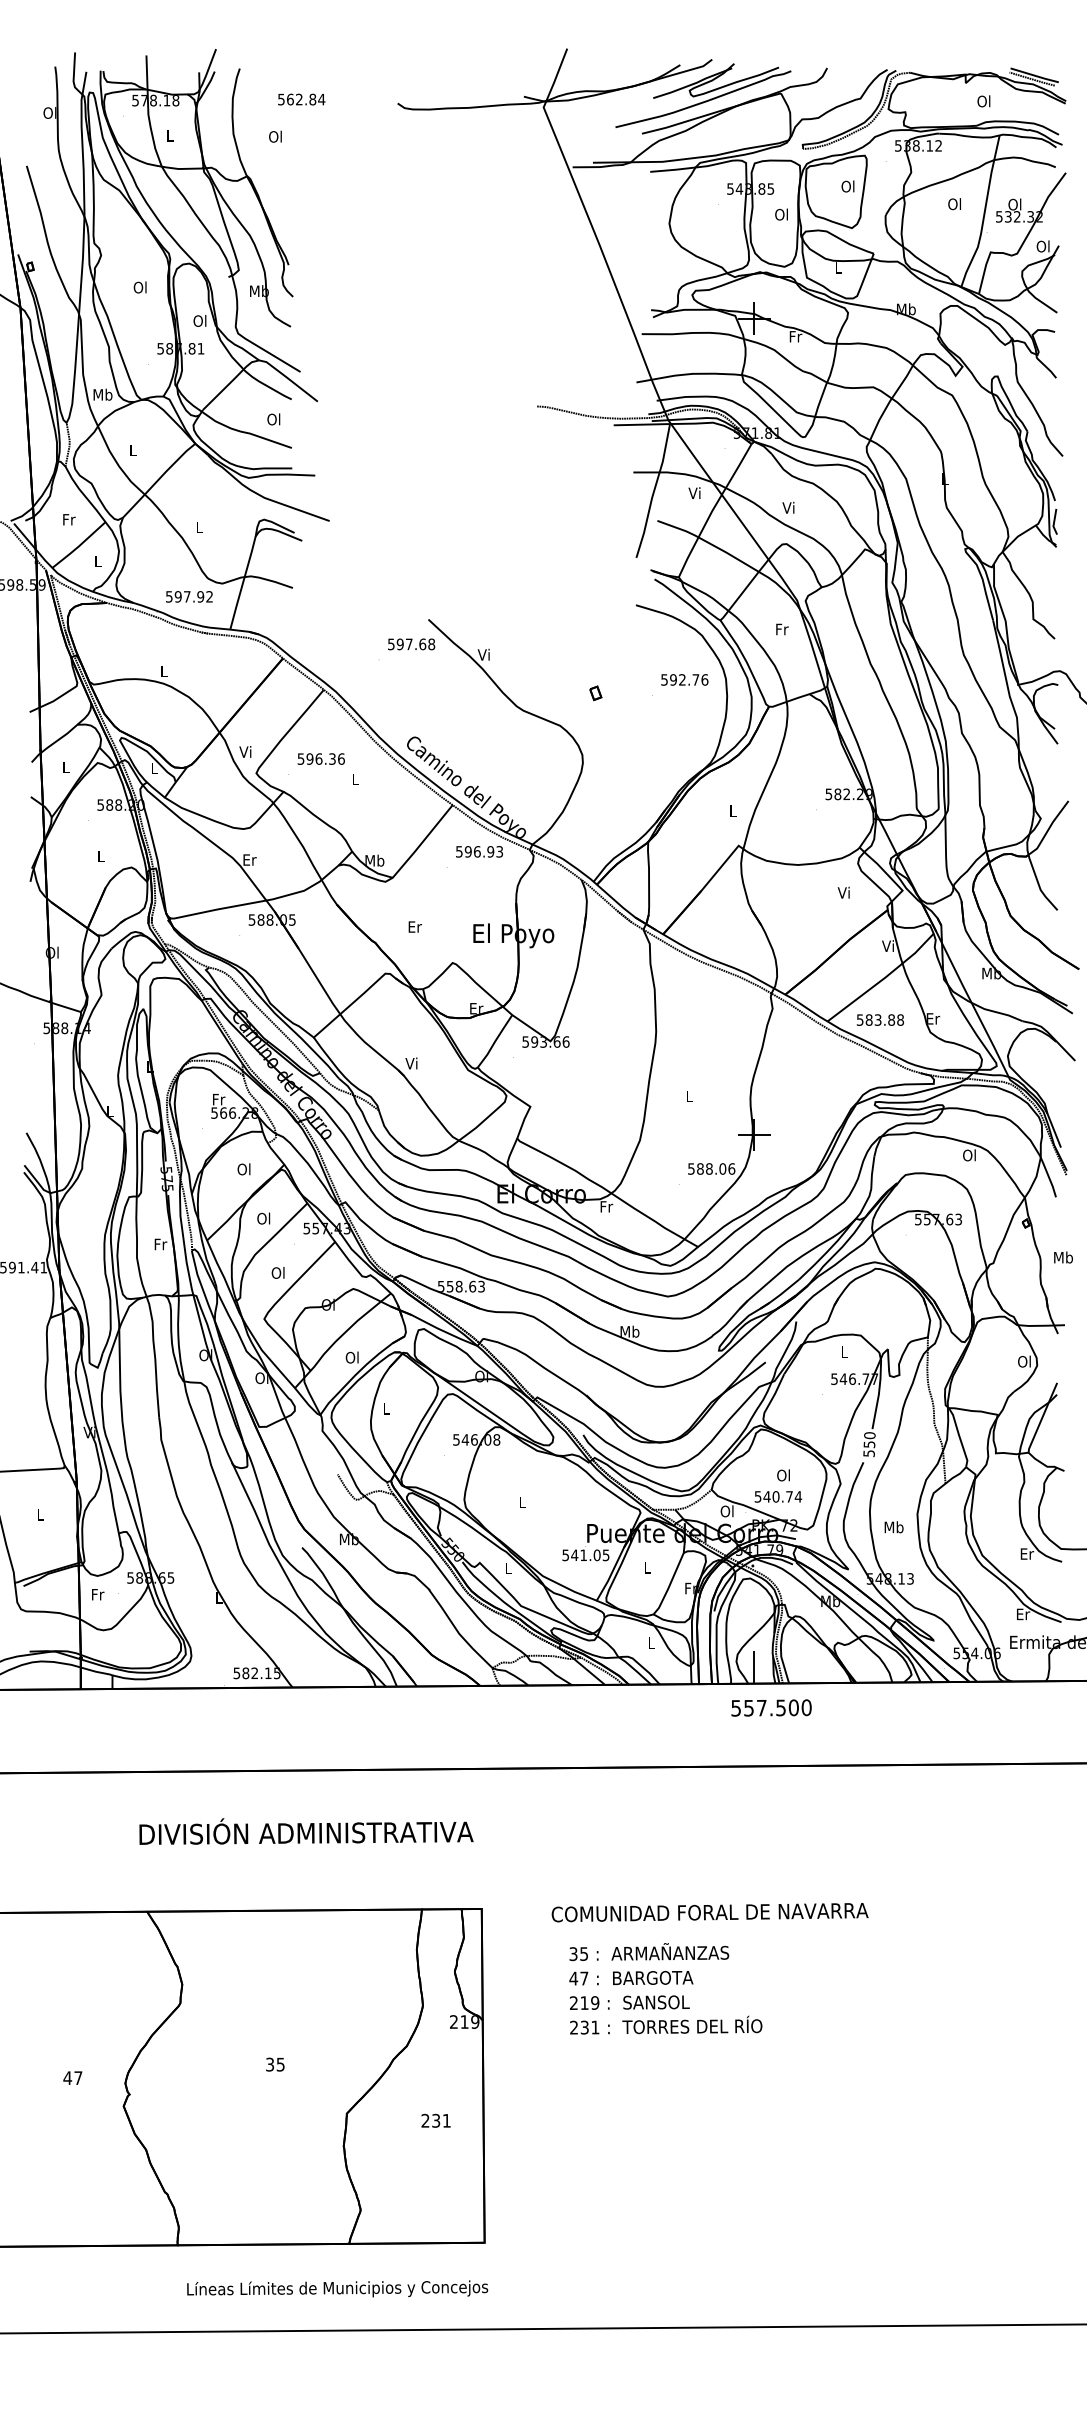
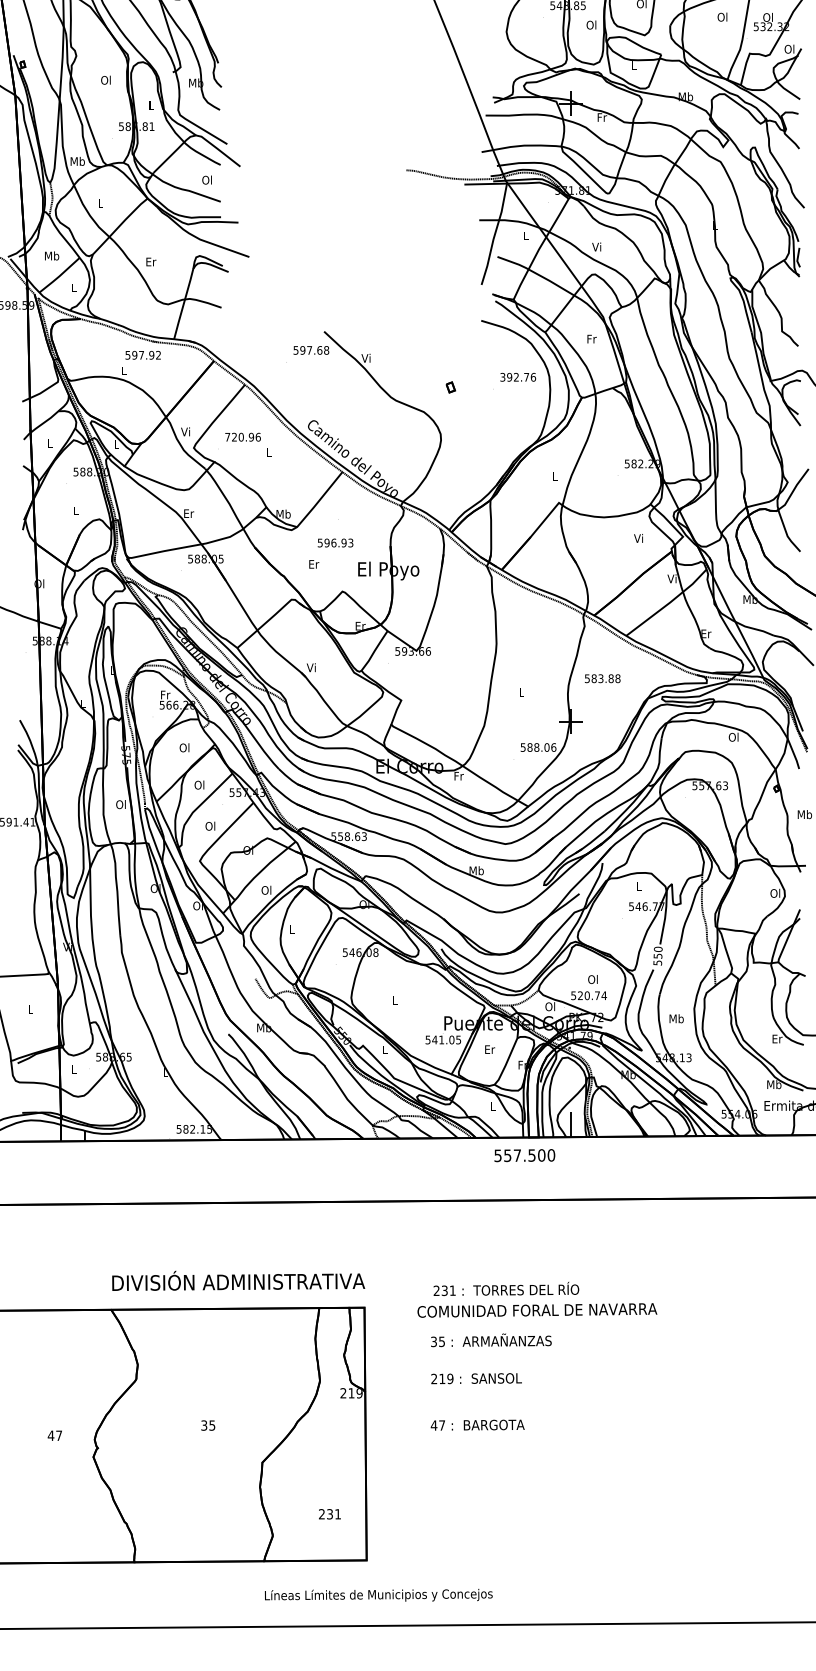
text: (199, 320) -> (150, 105), Ol -> L
text: (694, 492) -> (525, 235), Vi -> L
text: (68, 519) -> (51, 255), Fr -> Mb
text: (199, 527) -> (150, 261), L -> Er
text: (189, 596) -> (143, 355), moved
text: (664, 679) -> (502, 377), 592.76 -> 392.76
text: (316, 758) -> (239, 436), 596.36 -> 720.96
text: (479, 851) -> (335, 542), moved
text: (879, 1019) -> (602, 678), moved
text: (160, 1244) -> (121, 804), Fr -> Ol
text: (766, 1496) -> (580, 995), 540.74 -> 520.74
text: (647, 1567) -> (489, 1049), L -> Er
text: (98, 1594) -> (74, 1069), Fr -> L
text: (1022, 1614) -> (773, 1084), Er -> Mb
text: (771, 1707) -> (524, 1155), moved
text: (306, 1831) -> (238, 1280), moved
text: (631, 1978) -> (477, 1425), moved
text: (666, 2024) -> (506, 1288), moved
text: (435, 2120) -> (329, 1514), moved
text: (337, 2288) -> (378, 1595), moved

